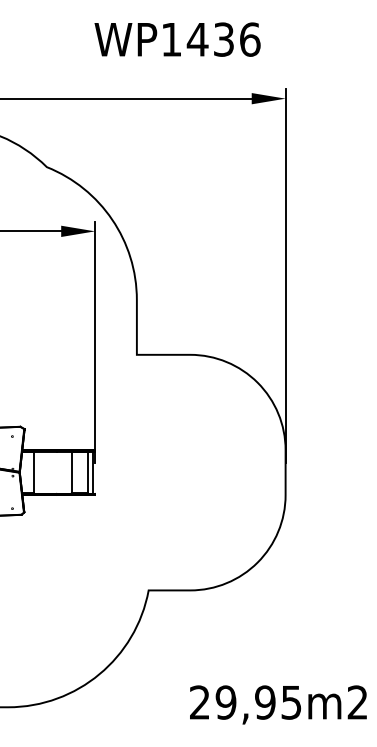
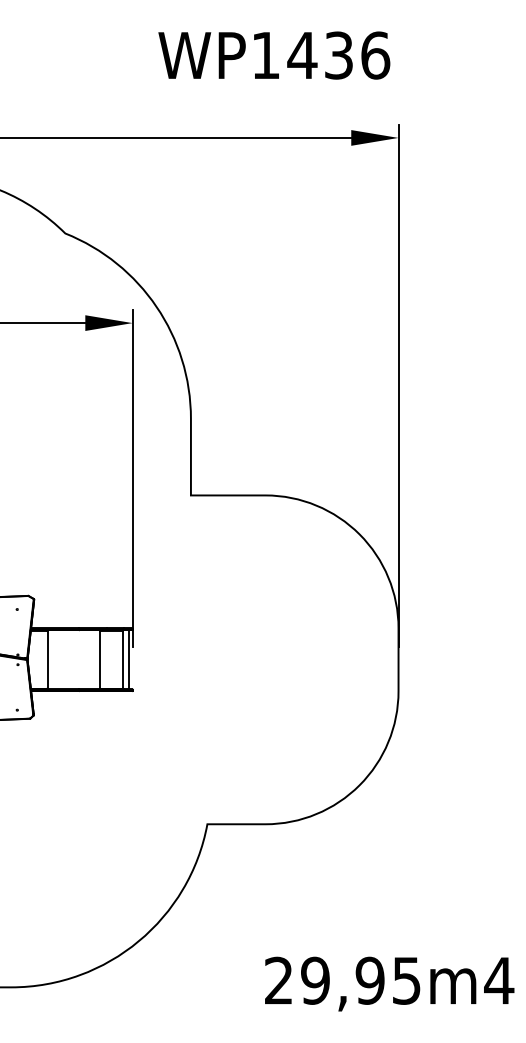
text: (177, 39) -> (274, 55), moved
text: (357, 702) -> (498, 980), 29,95m2 -> 29,95m4

